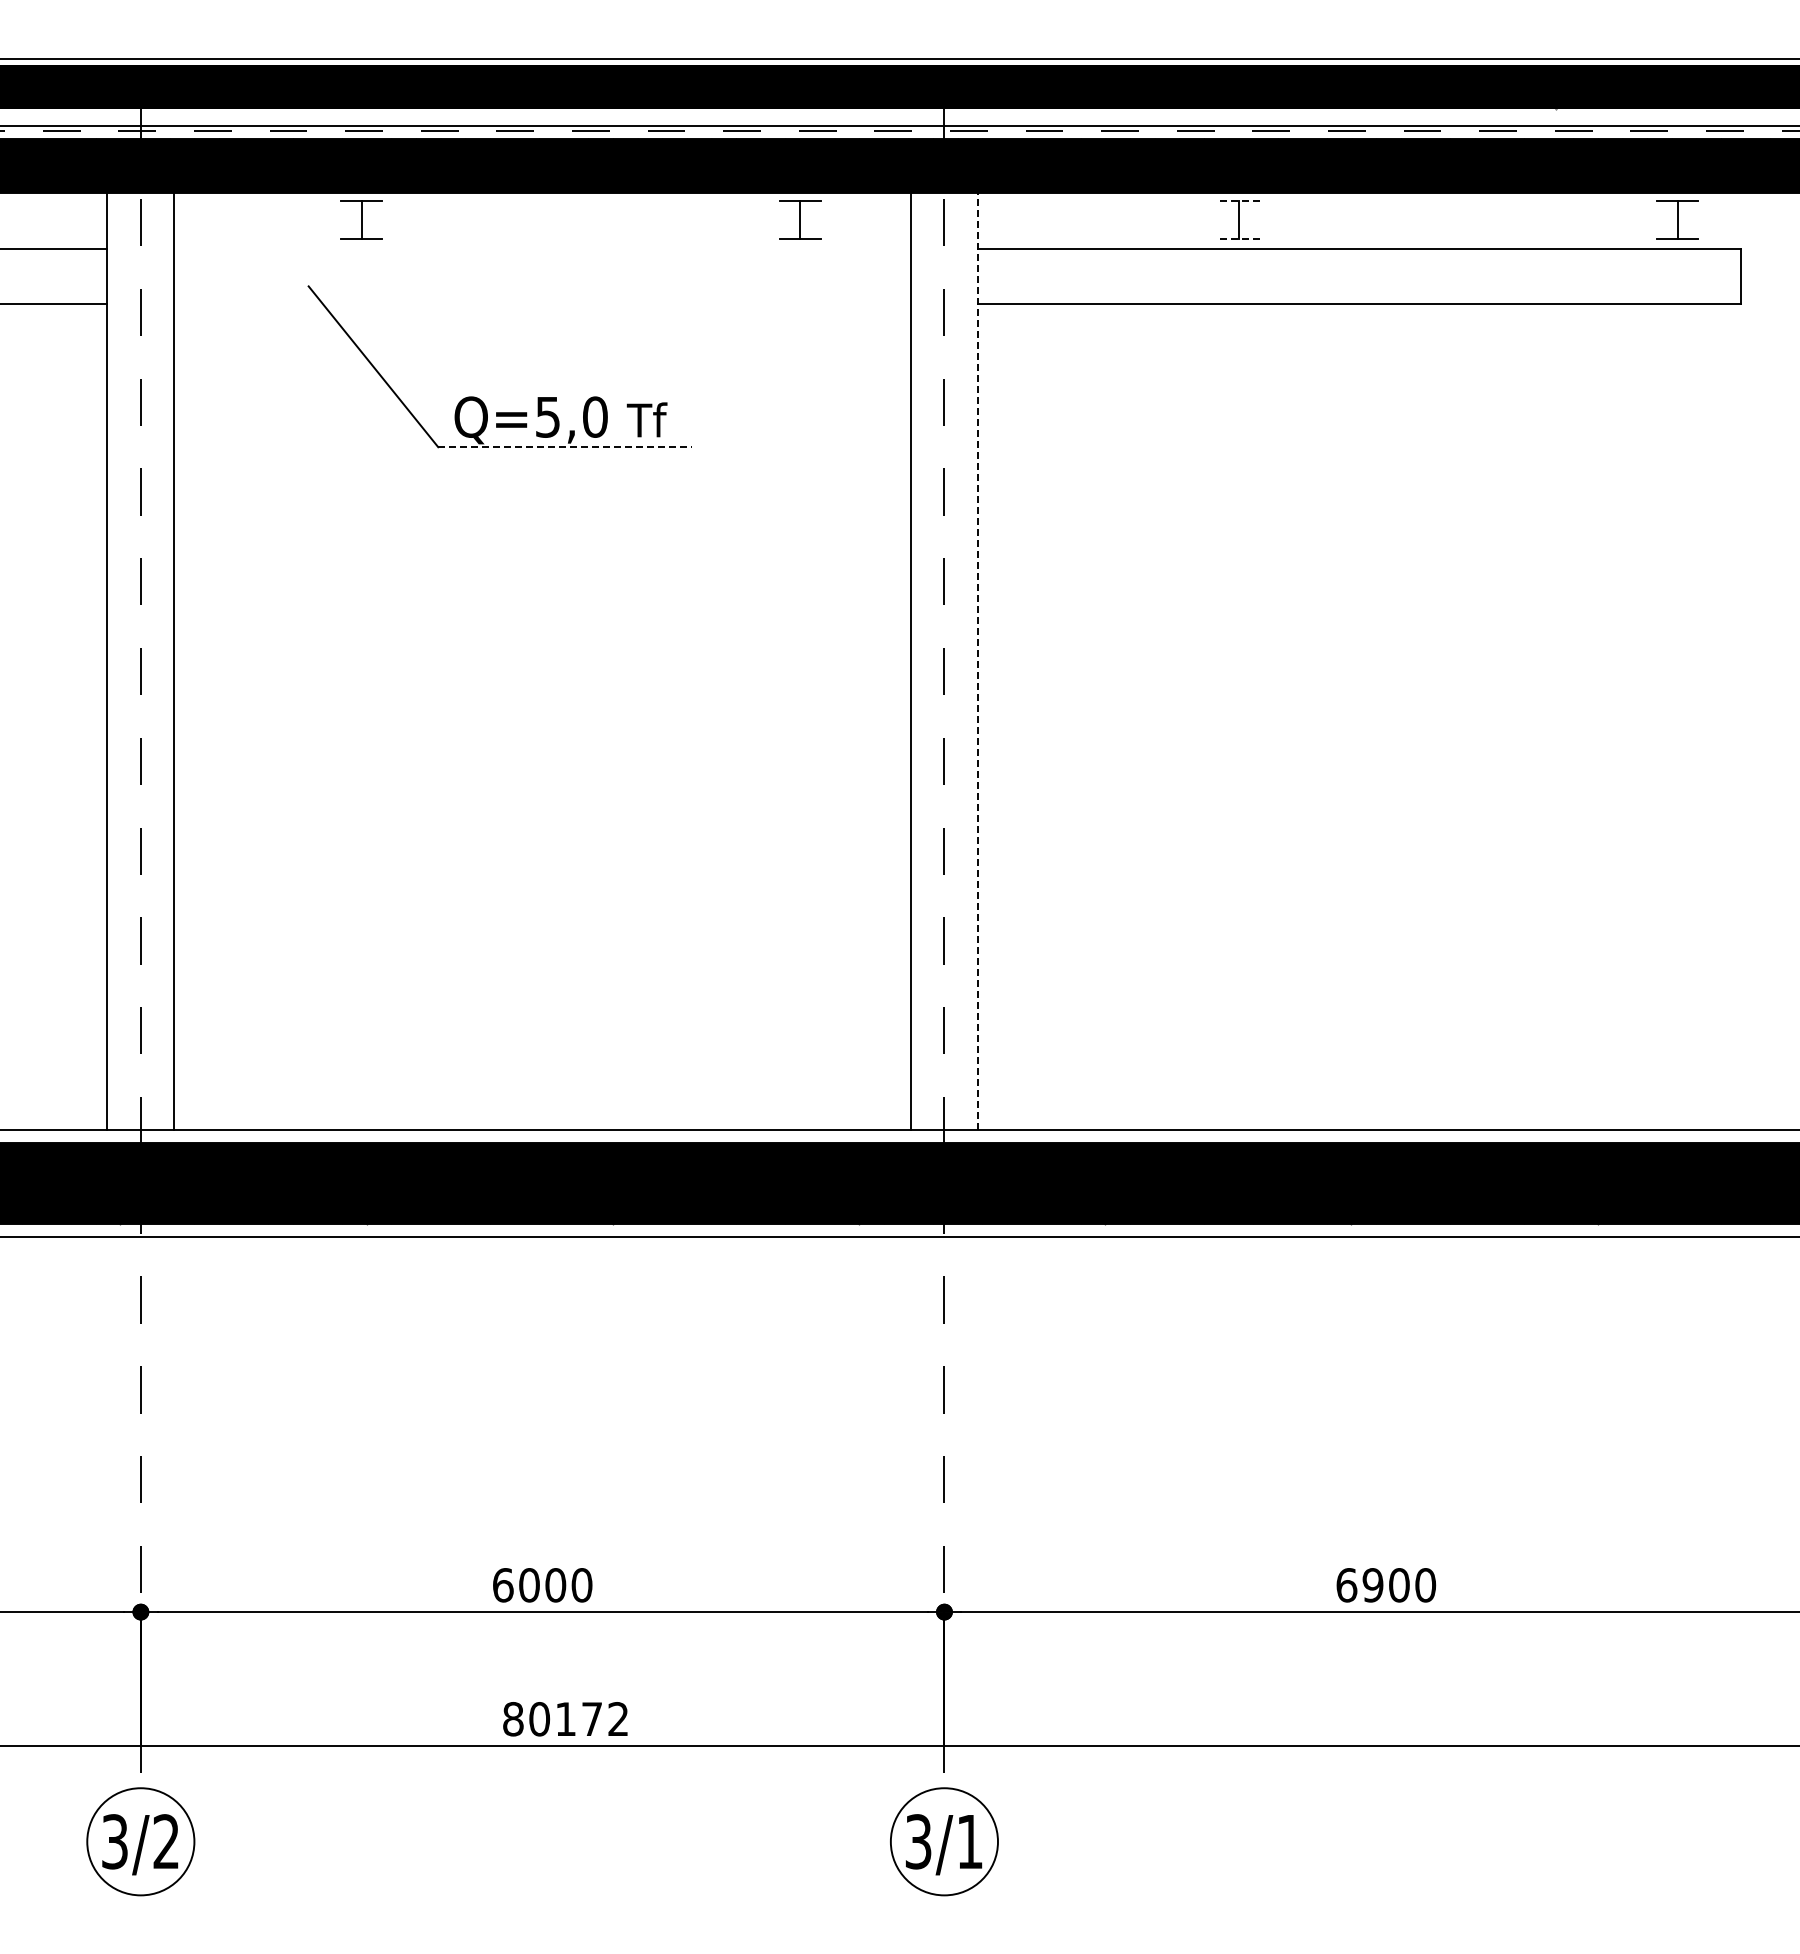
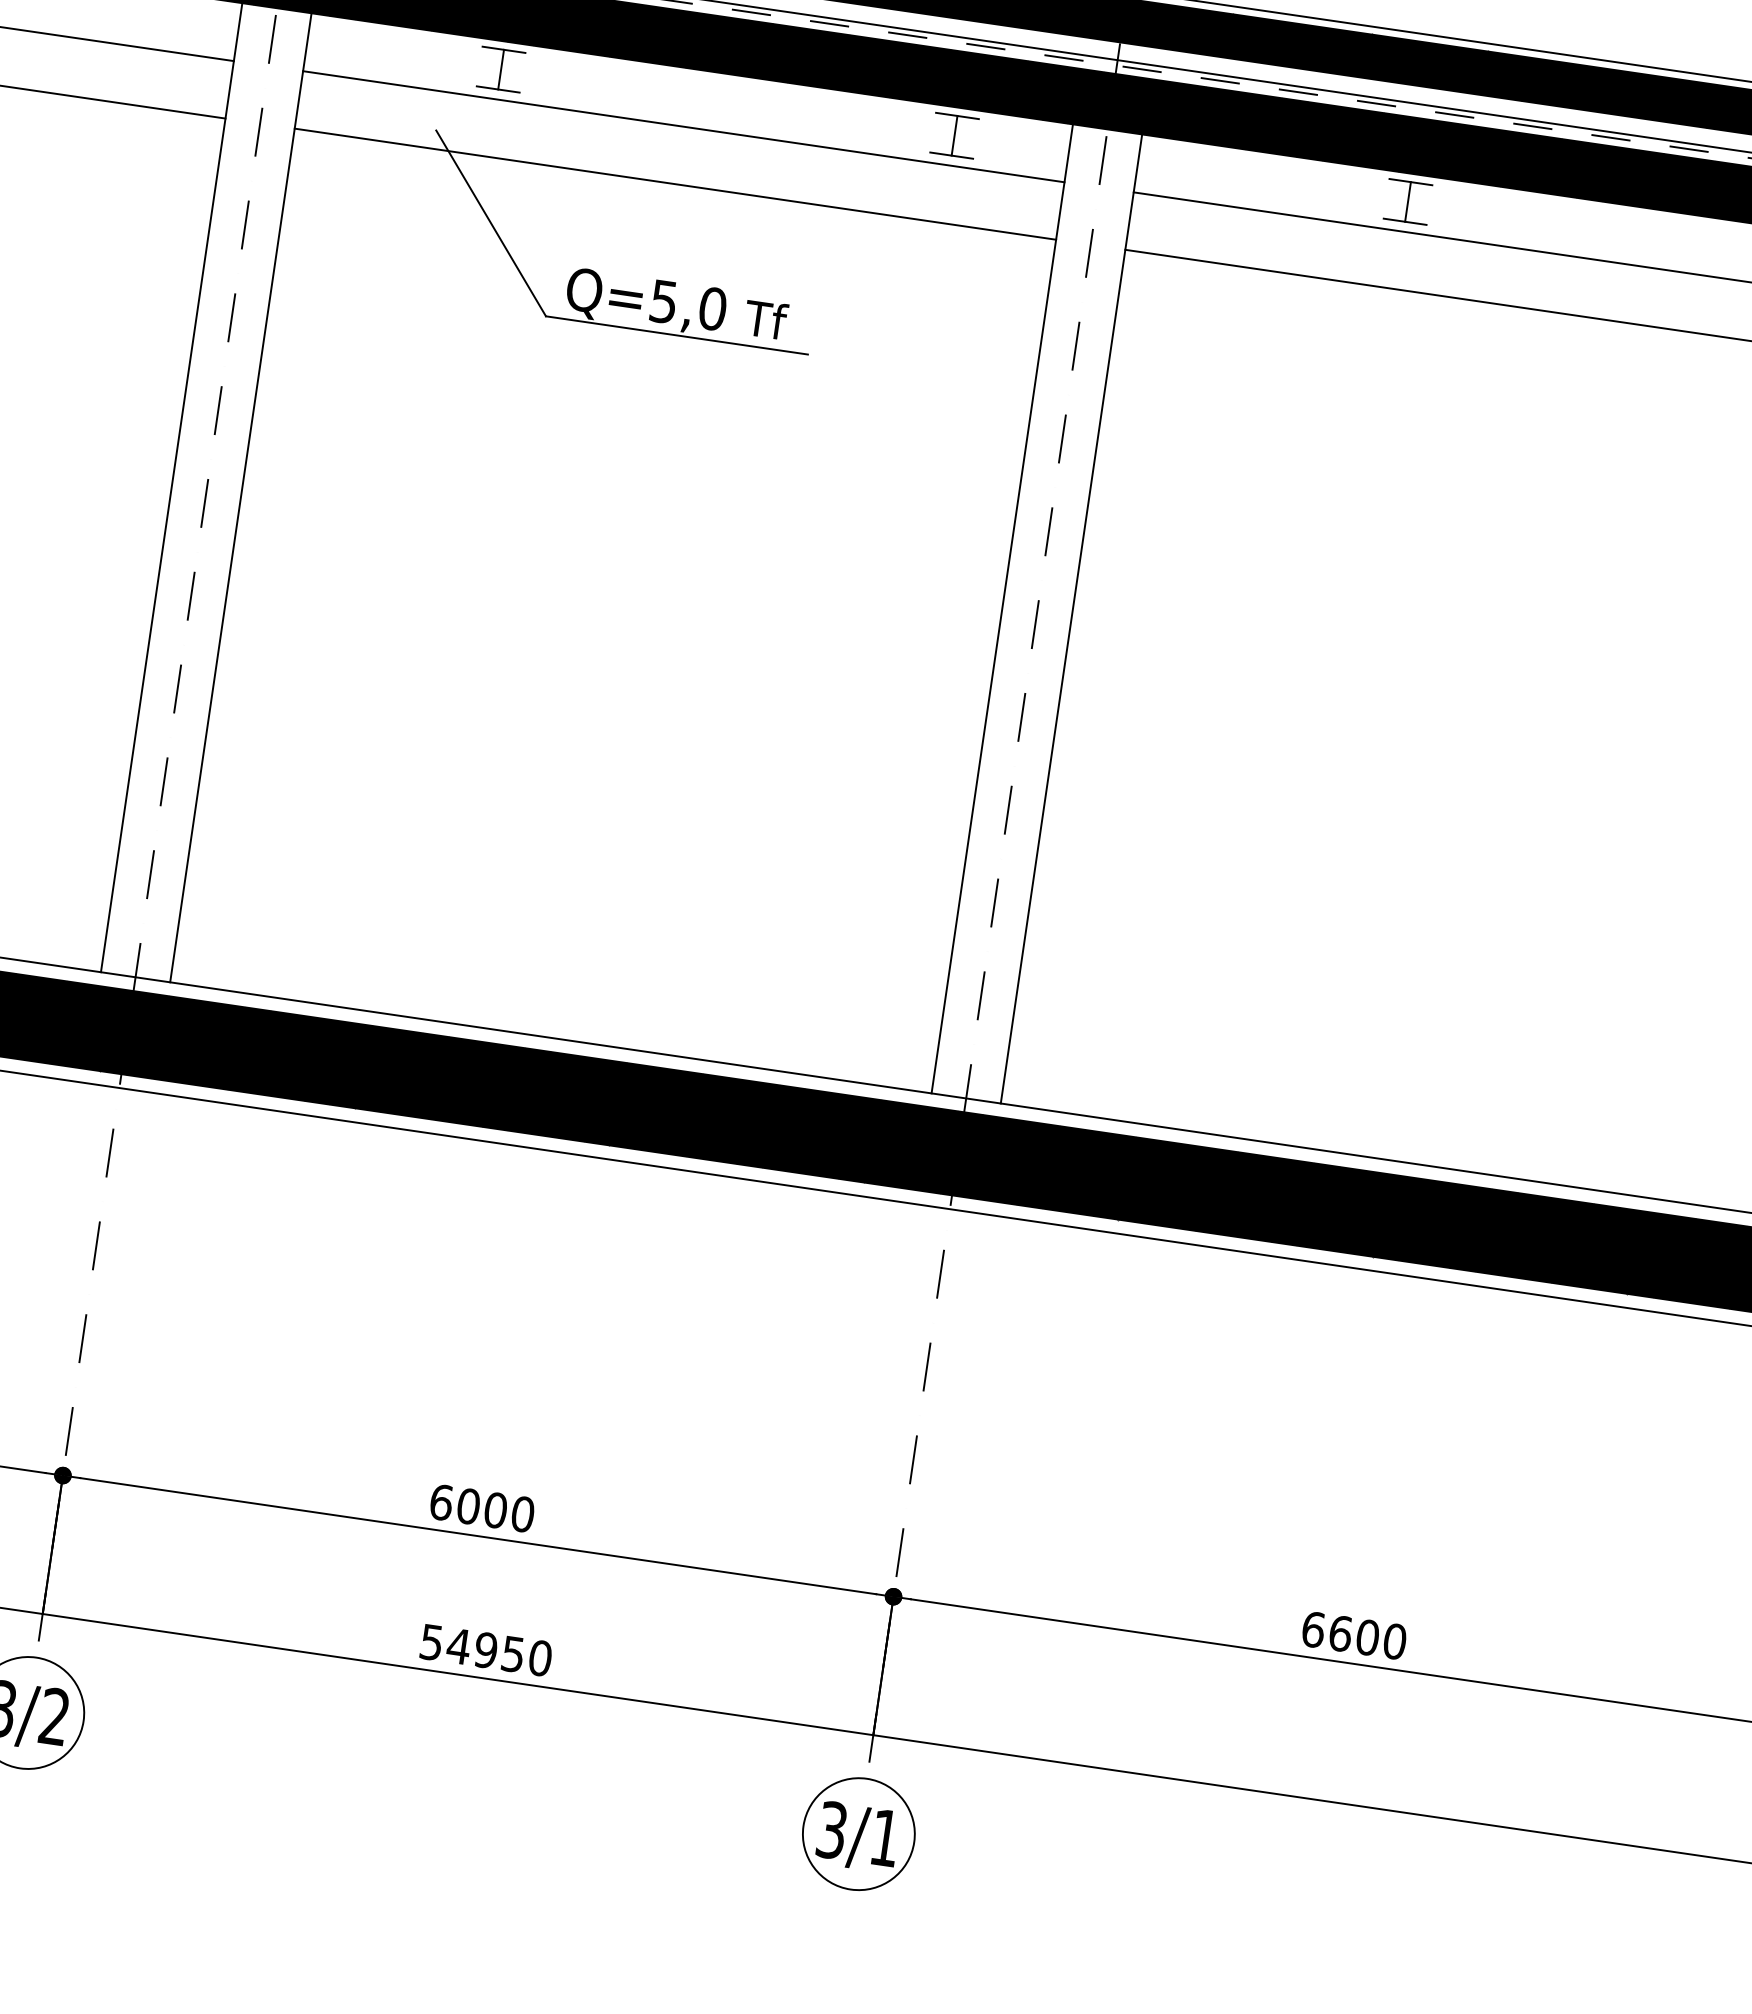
line: (1239, 200) -> (1411, 182), dashed -> solid
line: (1239, 238) -> (1405, 221), dashed -> solid
line: (542, 248) -> (683, 126), added
line: (542, 304) -> (675, 184), added
line: (564, 447) -> (676, 335), dashed -> solid
line: (977, 661) -> (1071, 619), dashed -> solid
text: (1372, 1585) -> (1340, 1633), 6900 -> 6600
text: (565, 1719) -> (485, 1650), 80172 -> 54950

